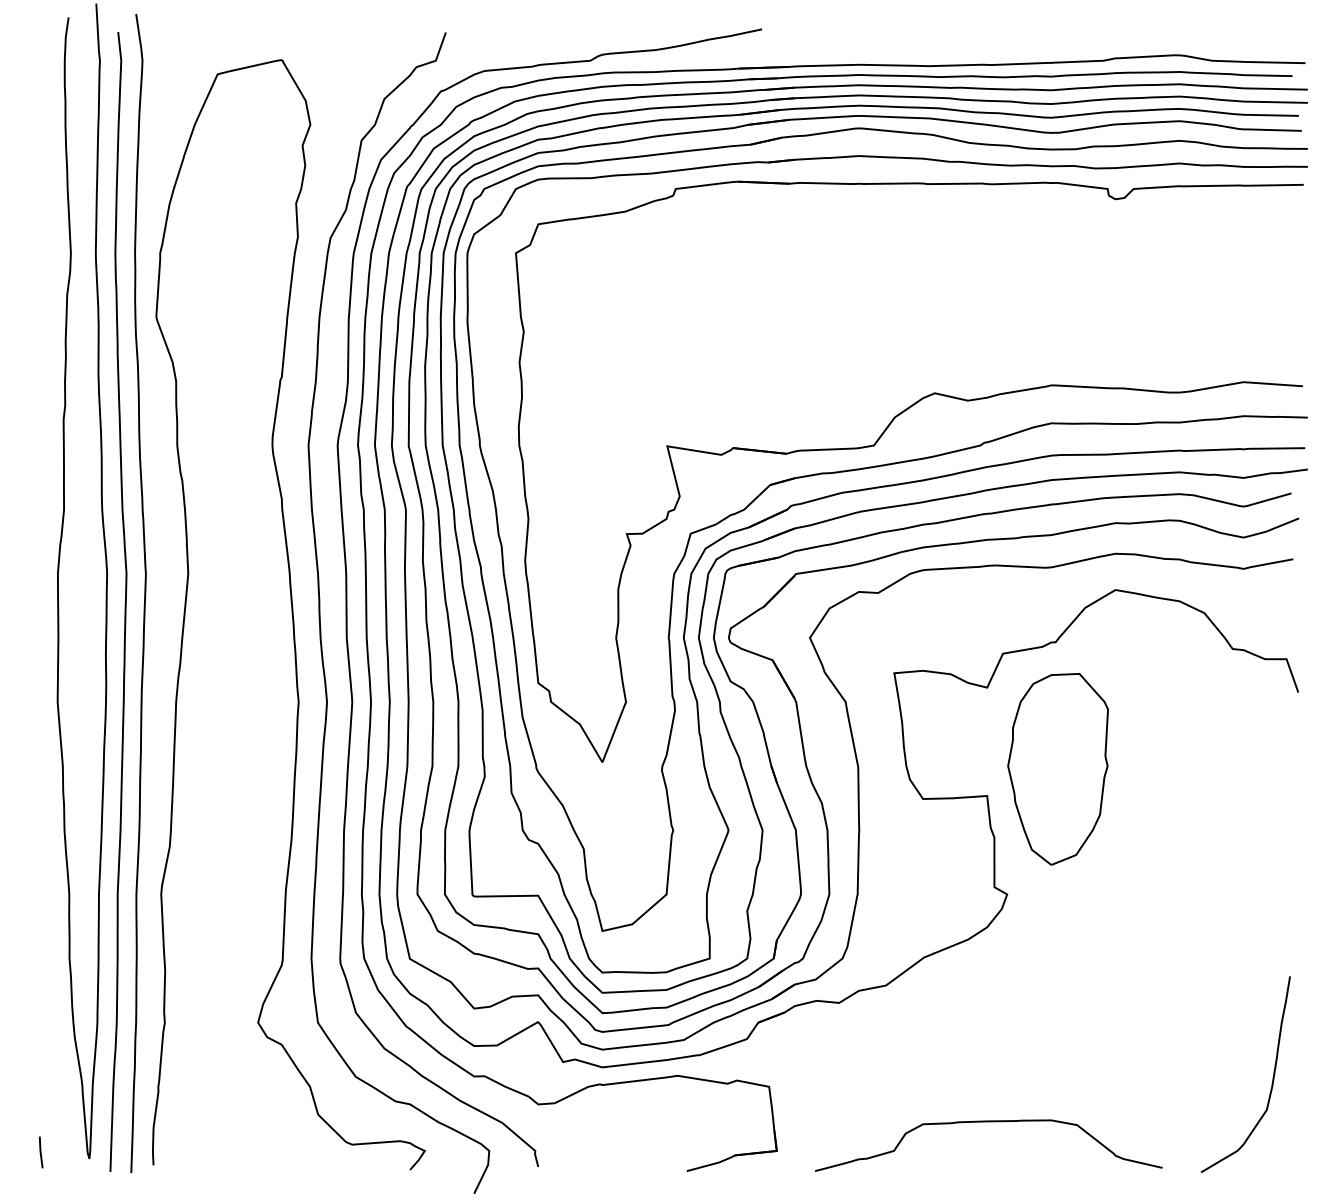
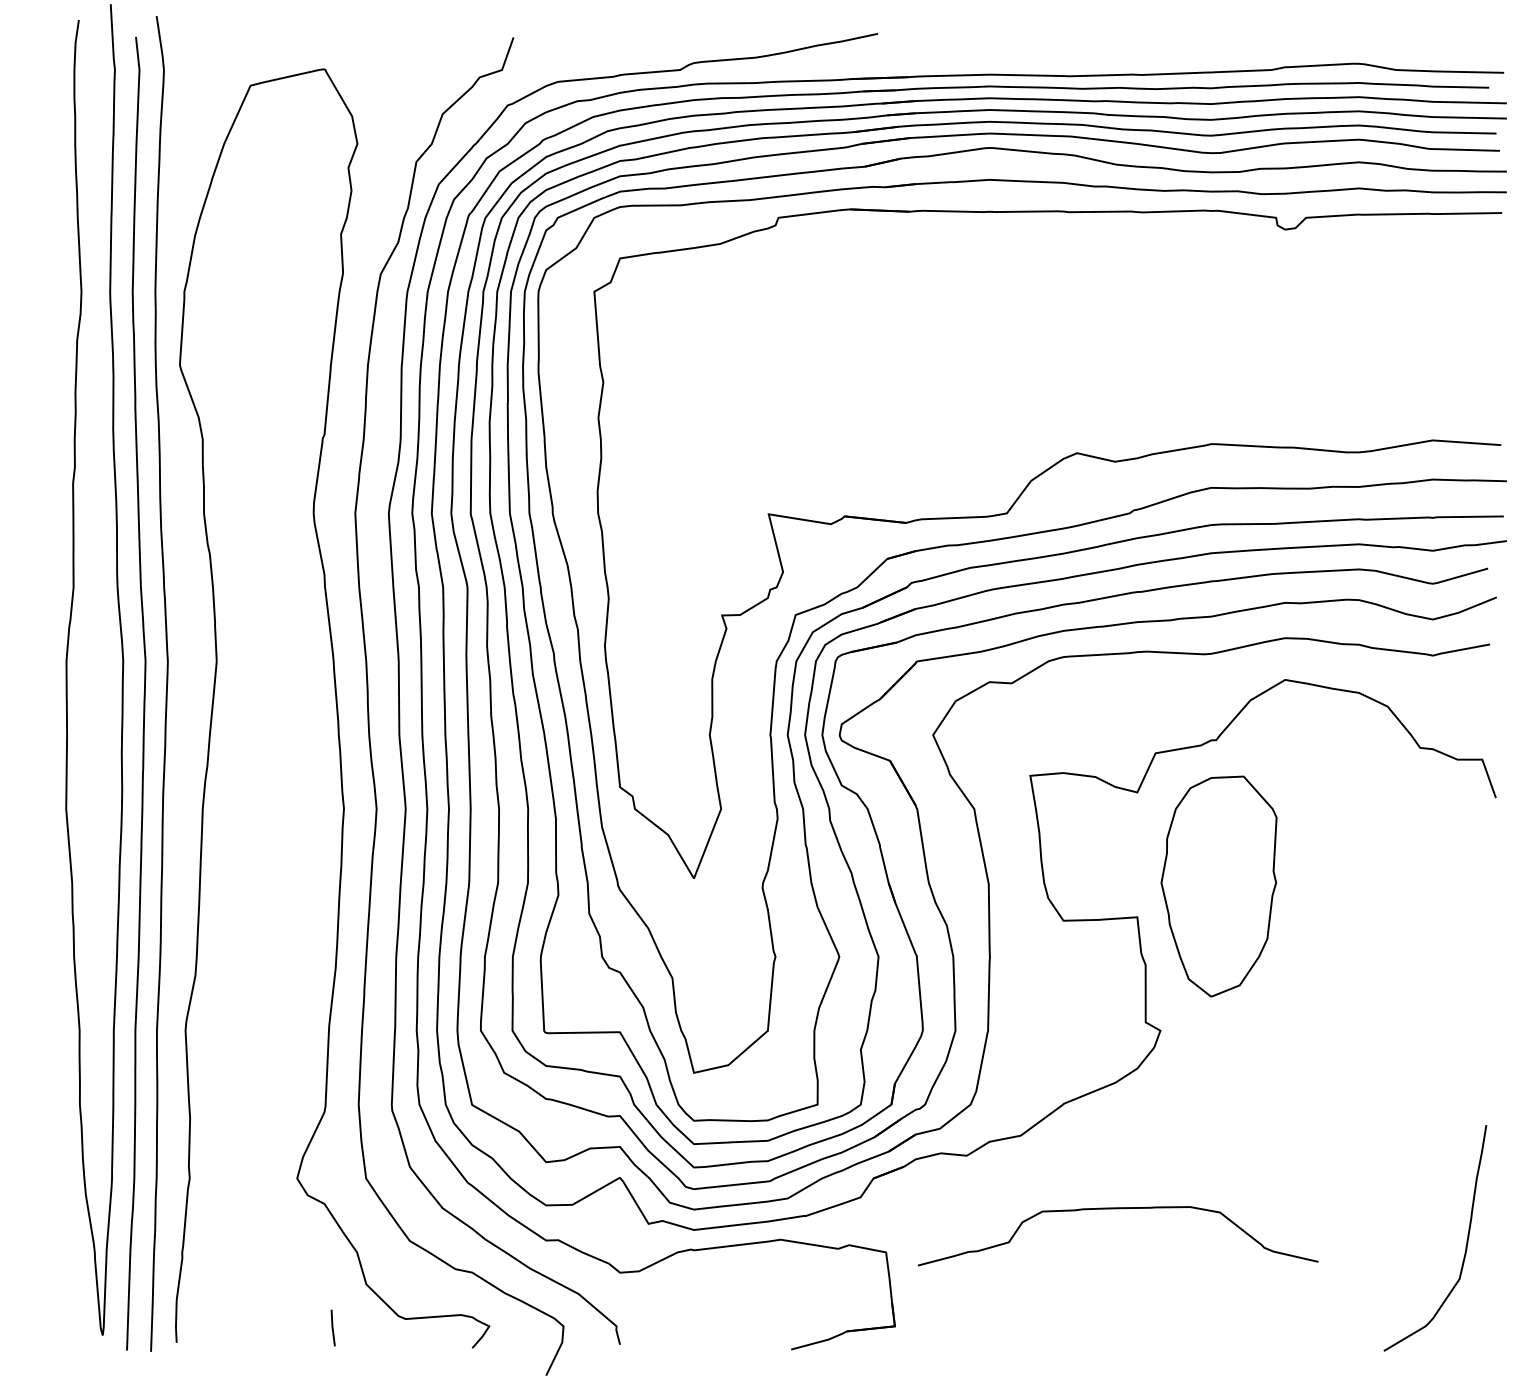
curve: (989, 1122) -> (1118, 1209), moved
line: (40, 1151) -> (332, 1327), moved

